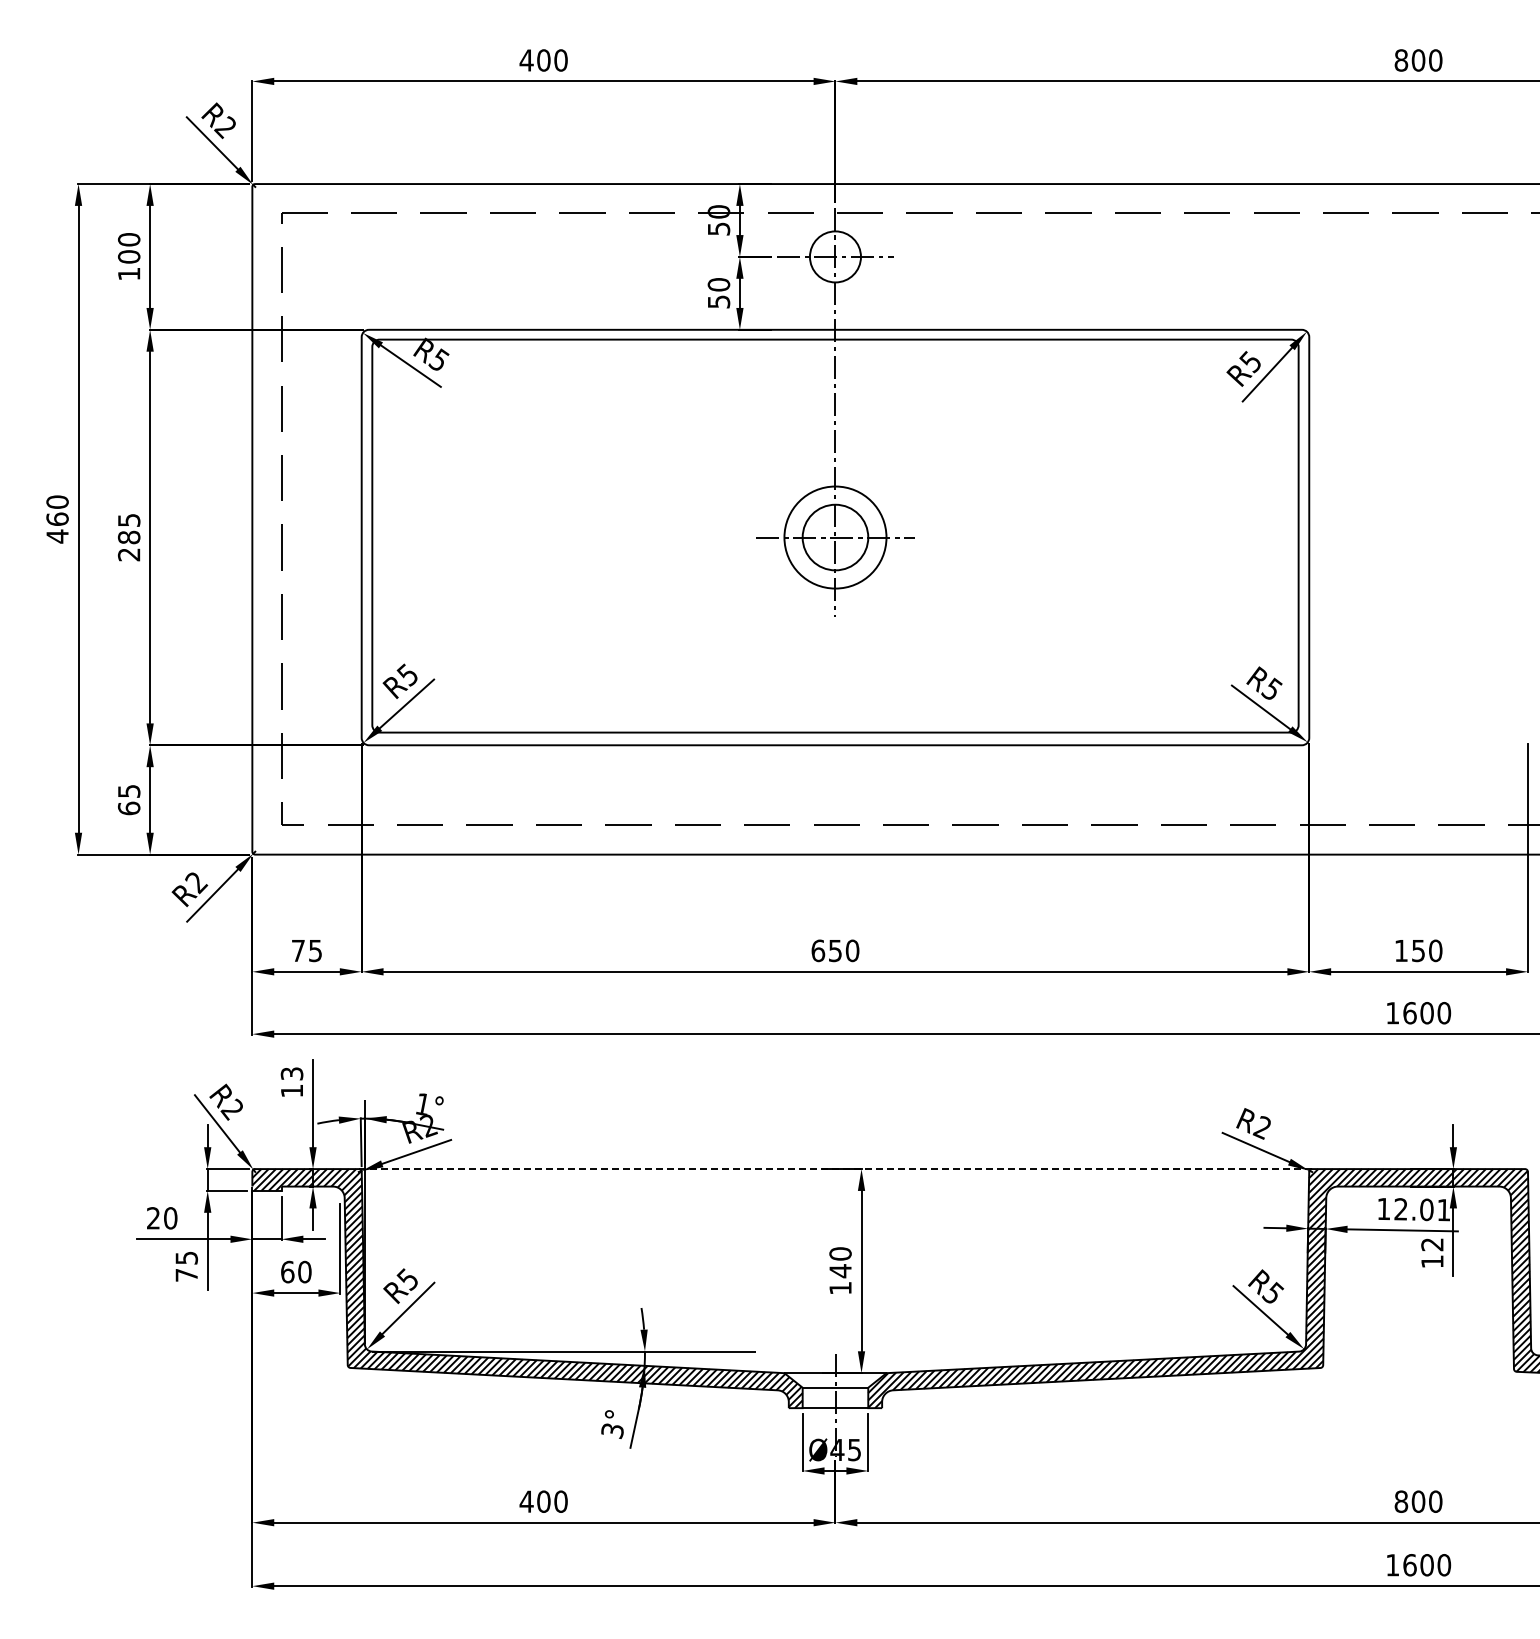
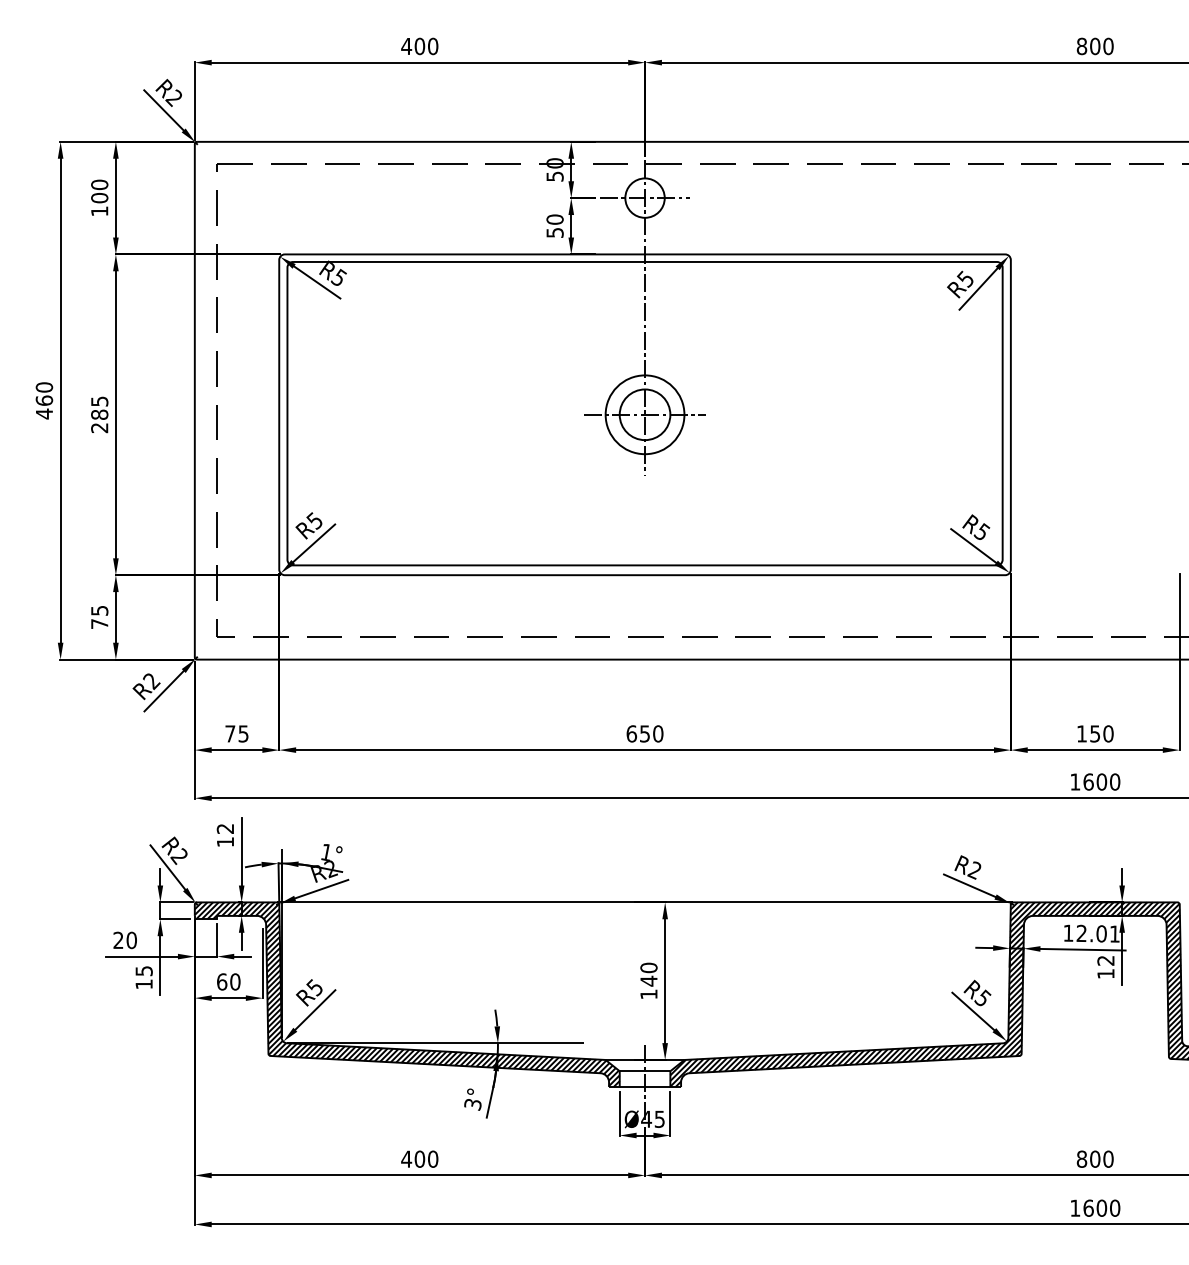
text: (128, 808) -> (99, 624), 65 -> 75
text: (292, 1073) -> (225, 828), 13 -> 12
line: (835, 1169) -> (645, 902), dashed -> solid
text: (186, 1275) -> (143, 984), 75 -> 15

